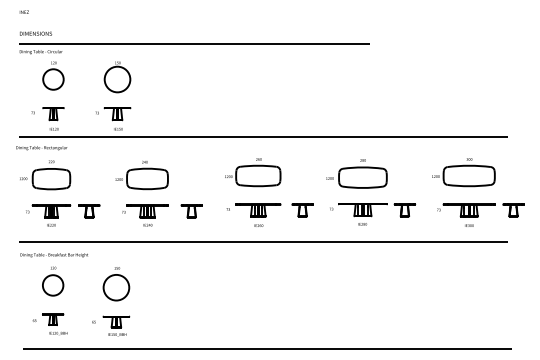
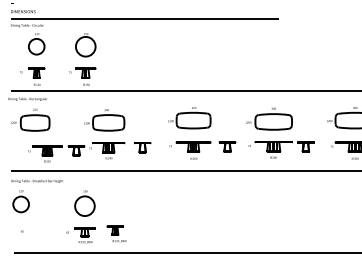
part: (63, 215) -> (56, 153), moved
part: (53, 281) -> (21, 201), moved
part: (54, 324) -> (116, 234), moved

